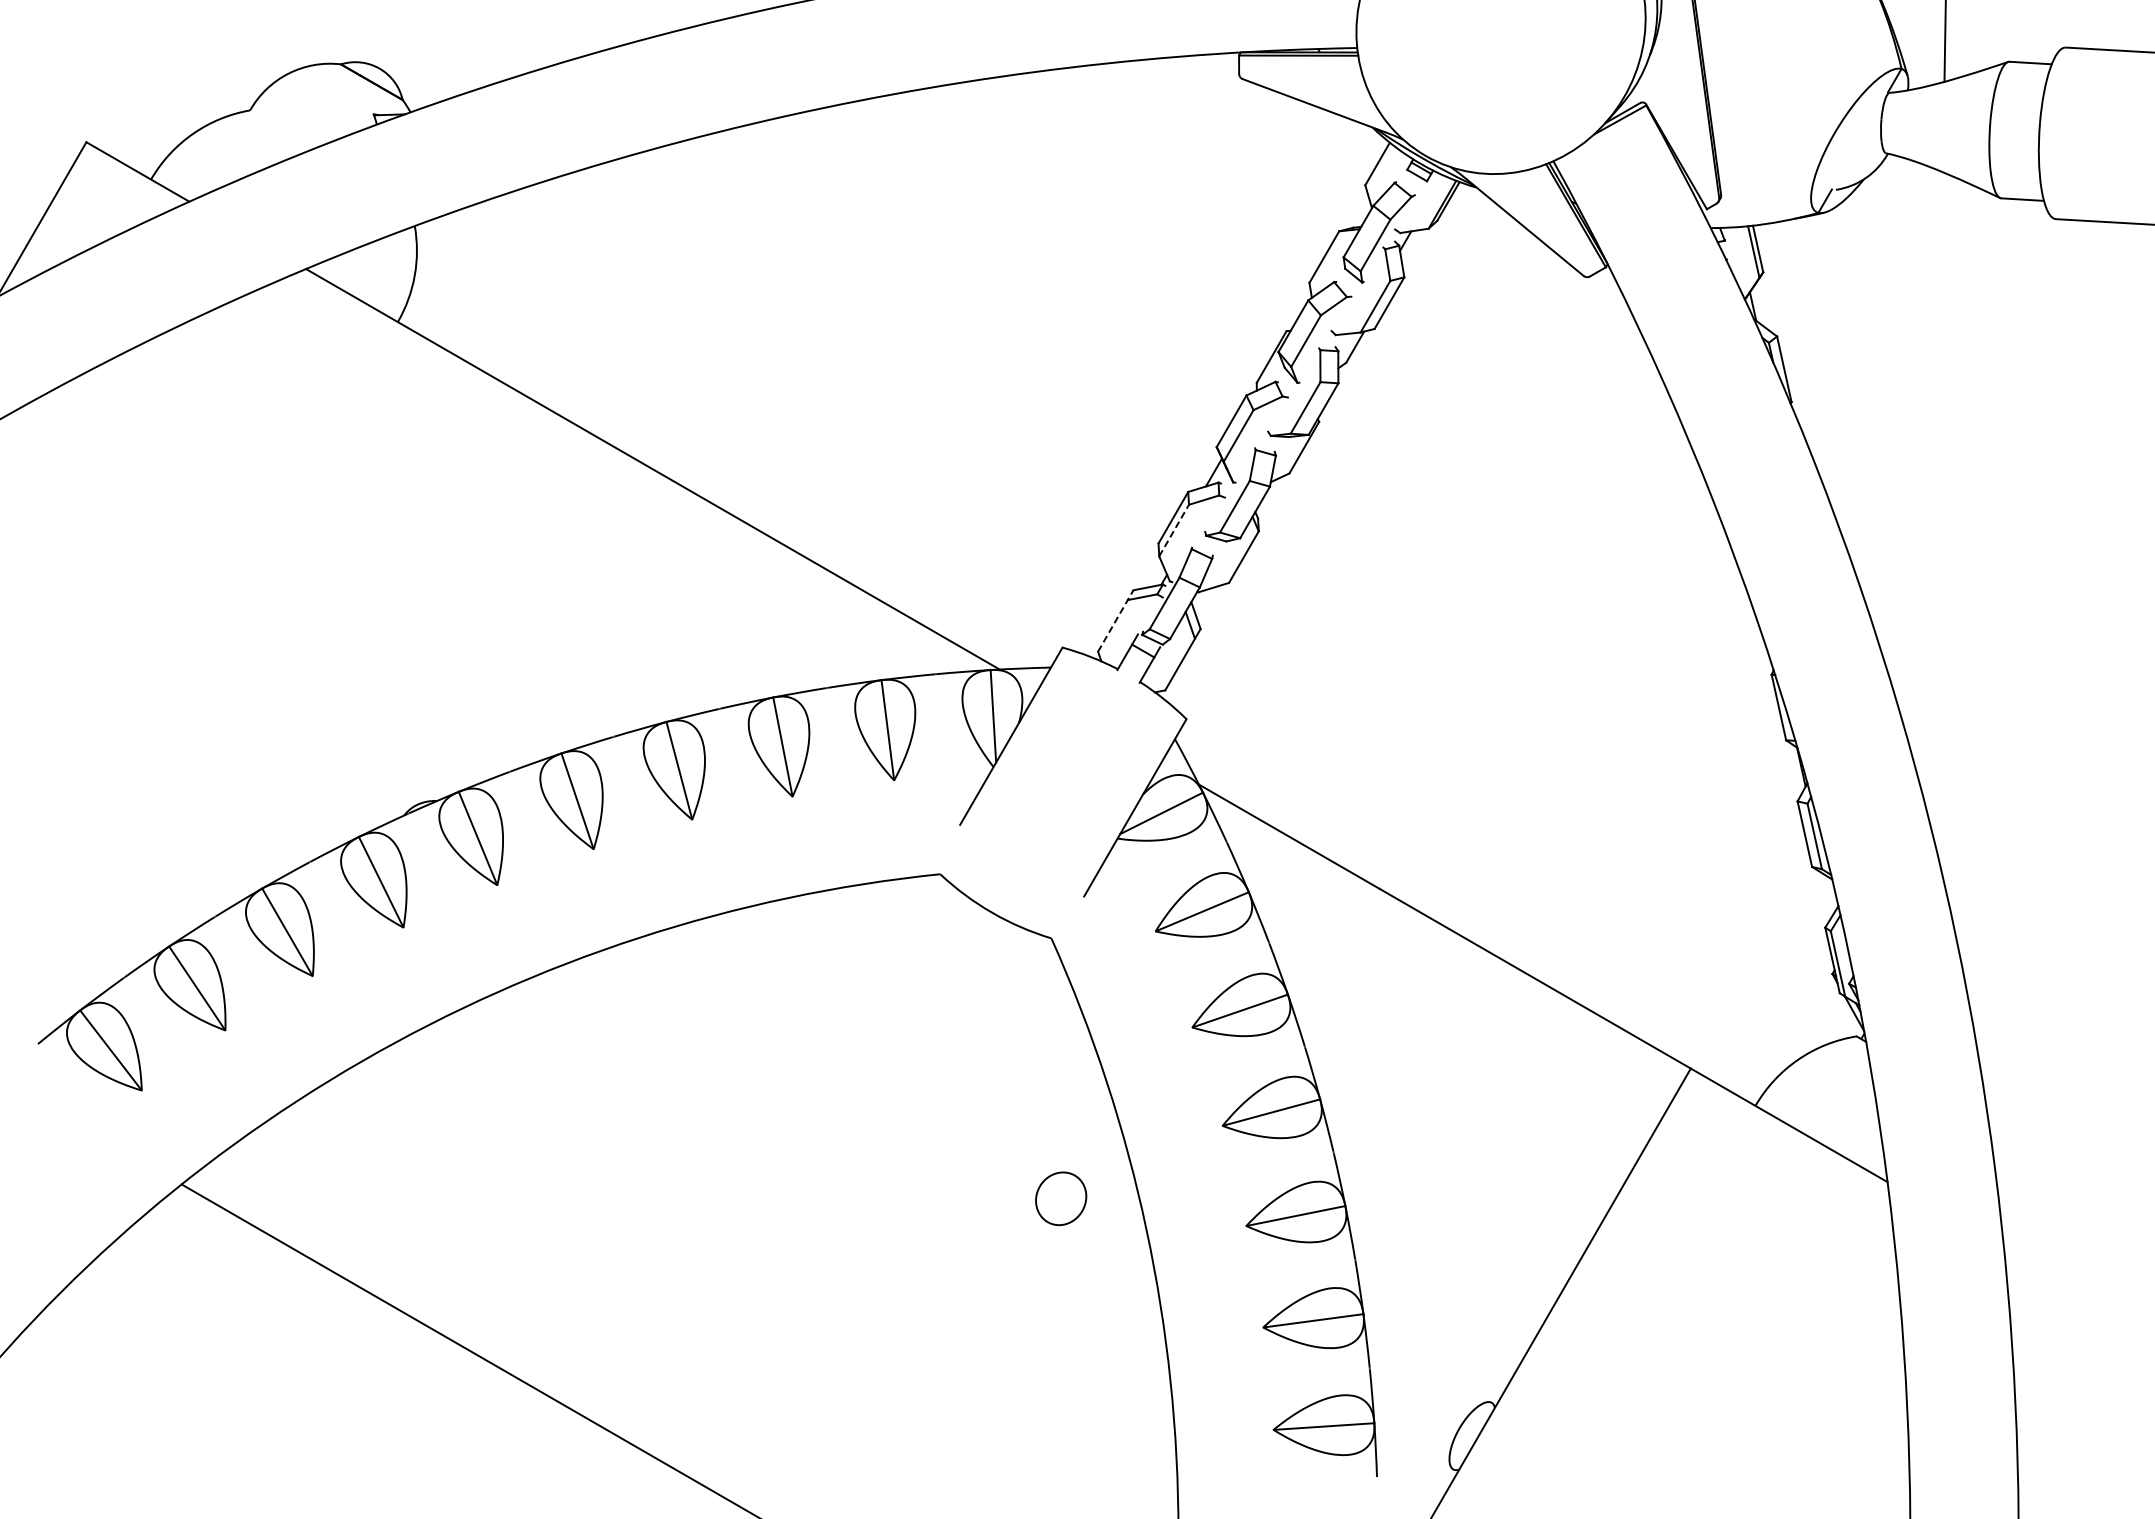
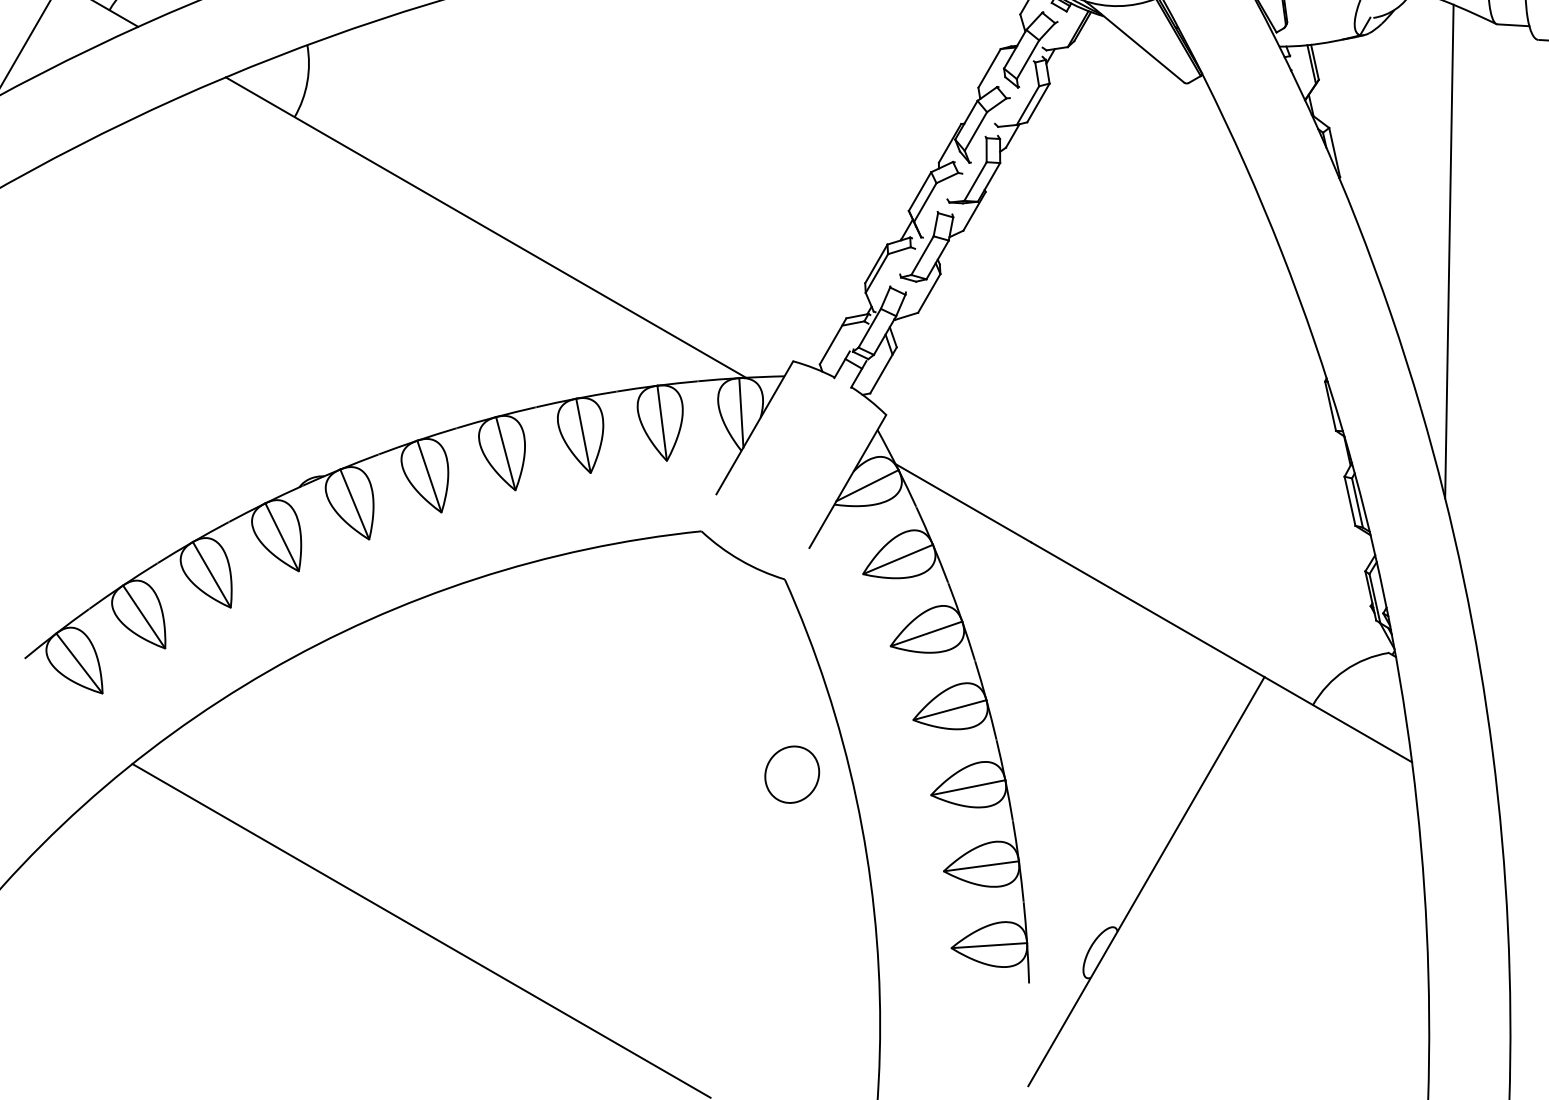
line: (1936, 501) -> (1448, 251), added
line: (1174, 530) -> (877, 273), dashed -> solid
line: (1116, 620) -> (833, 340), dashed -> solid
part: (1060, 1198) -> (791, 774), size x1.43

